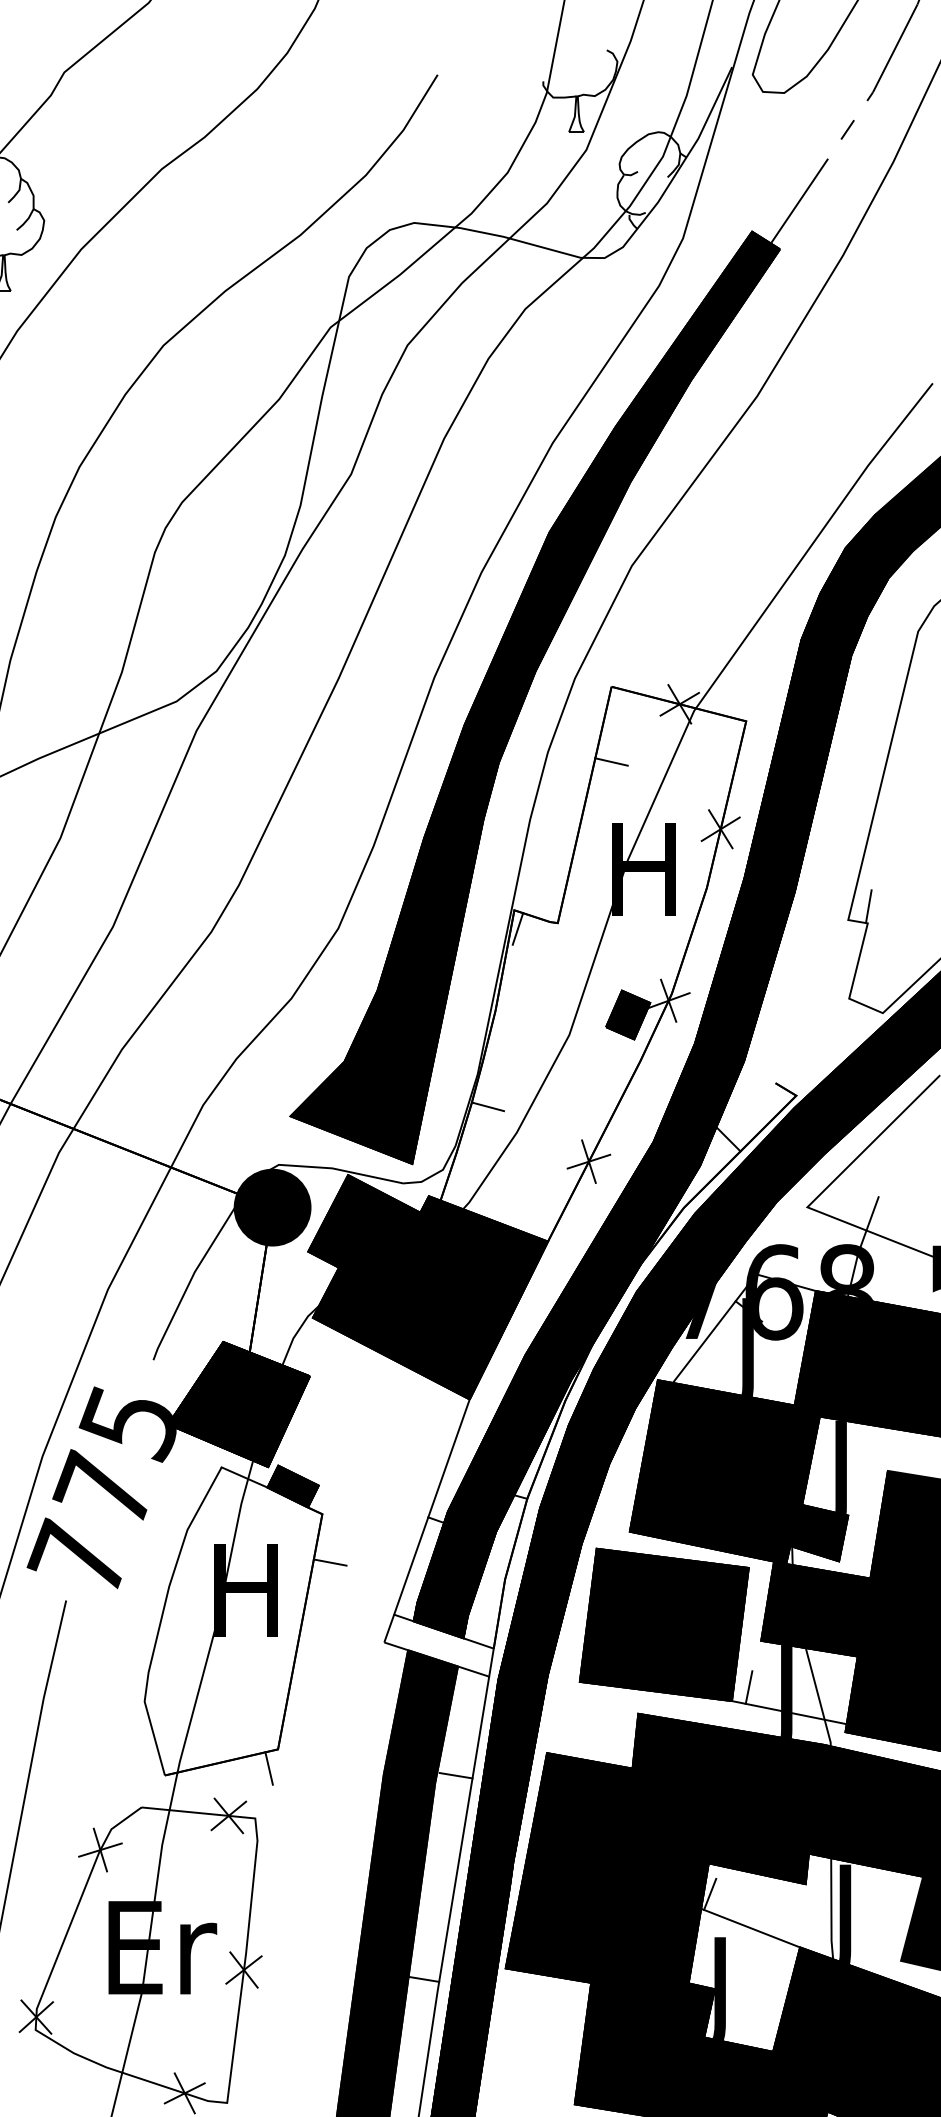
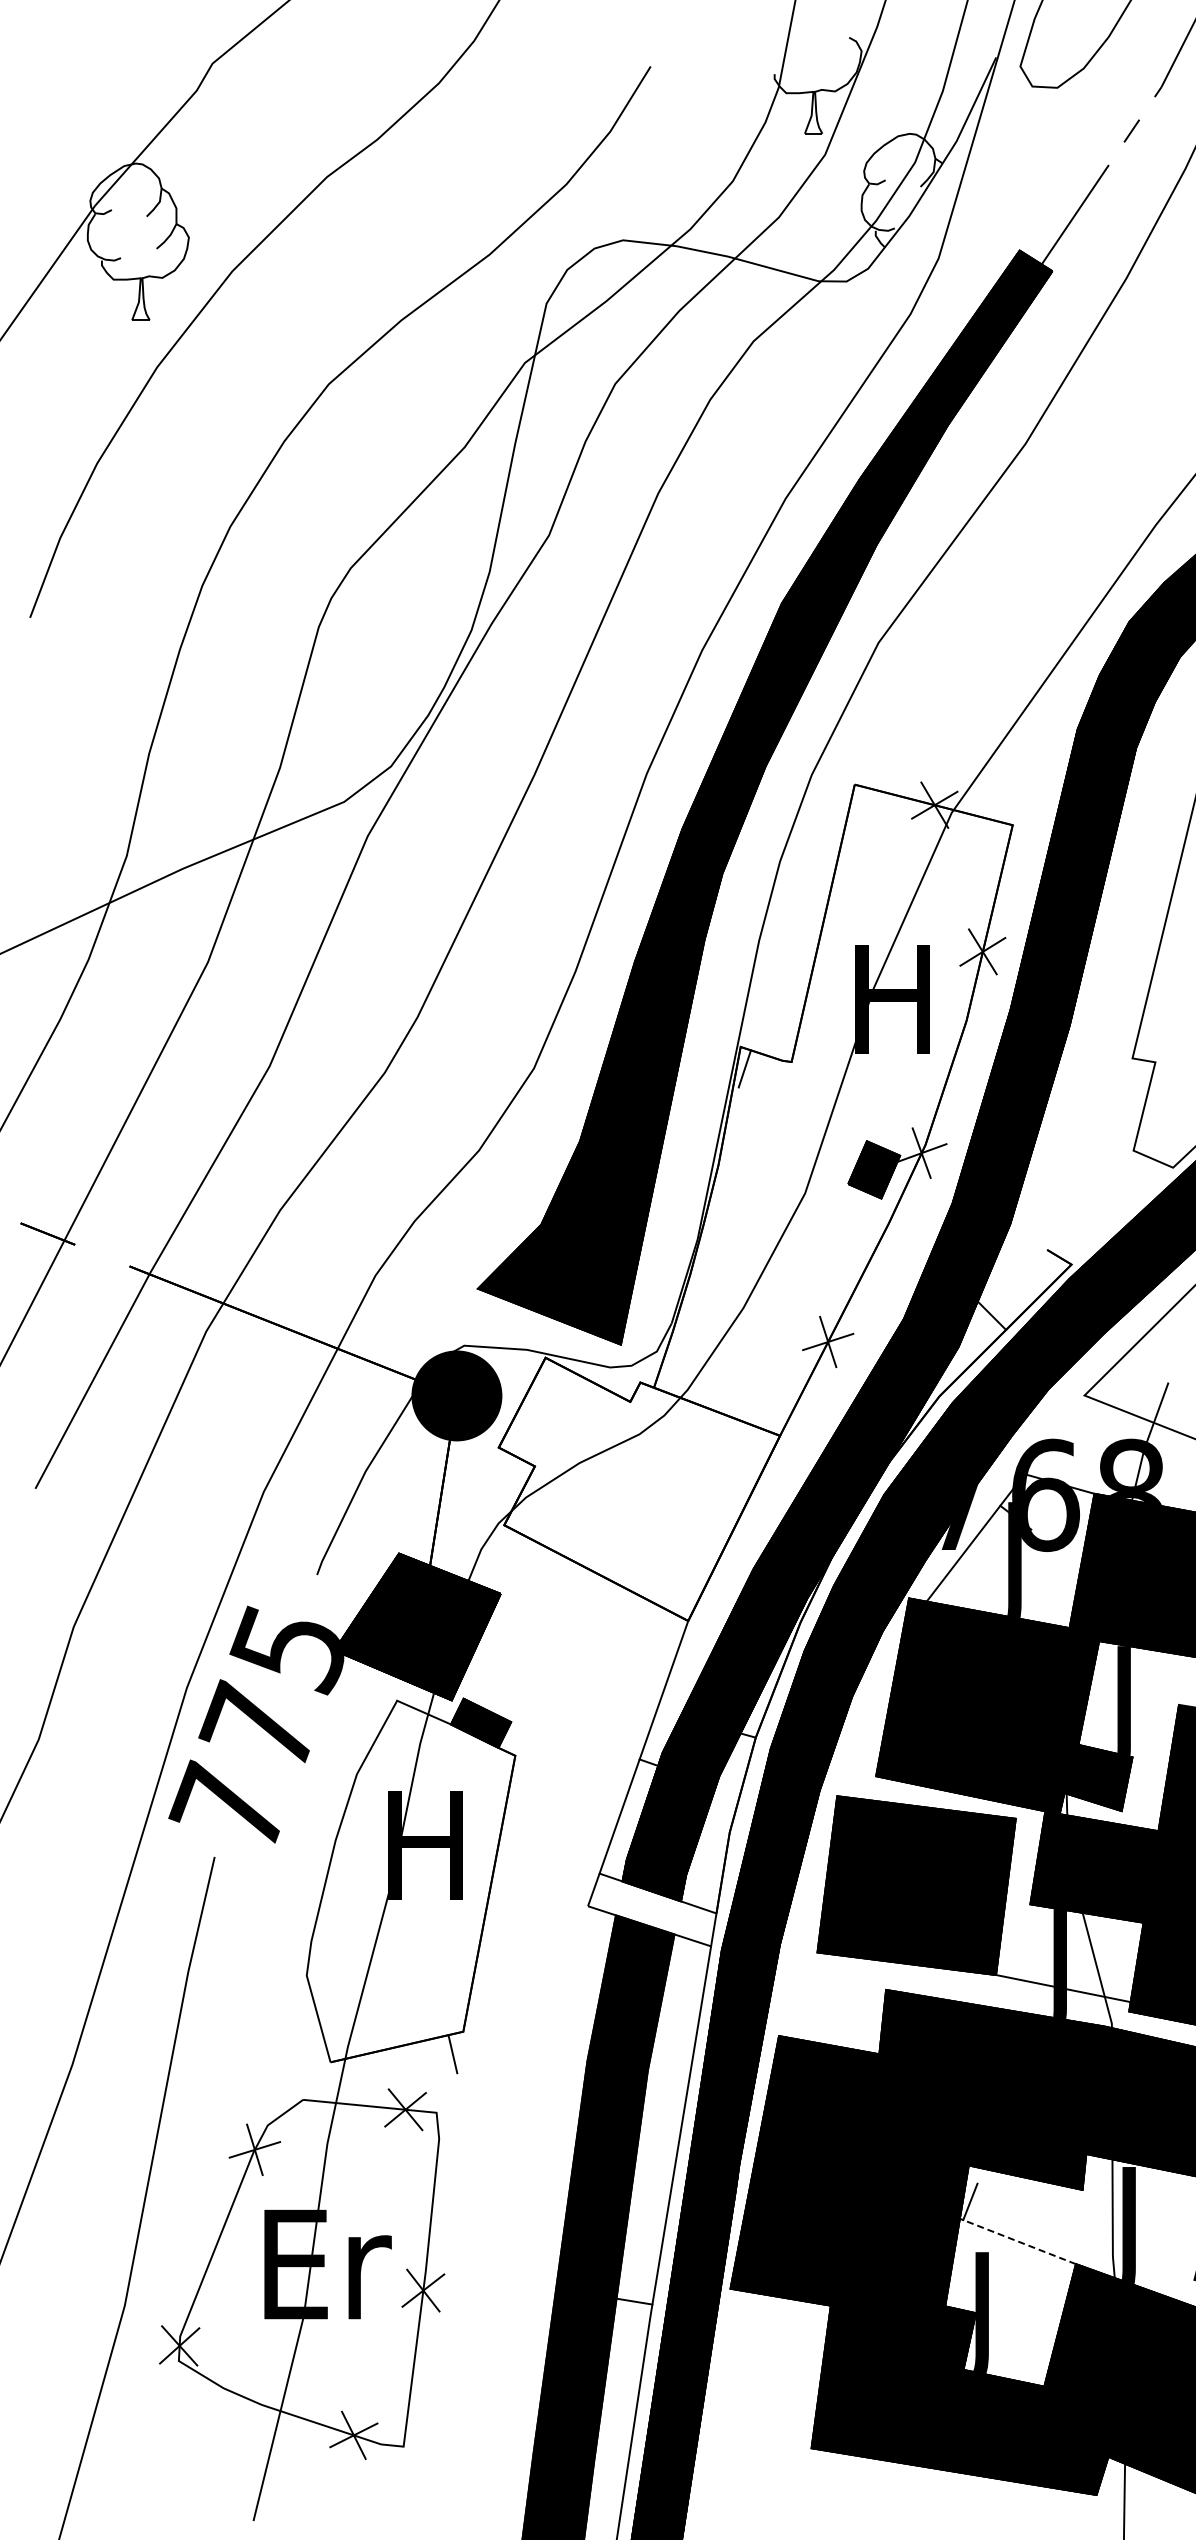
line: (611, 761) -> (854, 872), removed
line: (868, 906) -> (1156, 1042), removed
line: (487, 1106) -> (709, 1277), removed
fill: (428, 1287) -> (639, 1489), removed
line: (330, 1562) -> (524, 1812), removed
line: (748, 1687) -> (1015, 1959), removed
line: (456, 1775) -> (672, 2062), removed
line: (750, 1928) -> (1017, 2241), solid -> dashed

